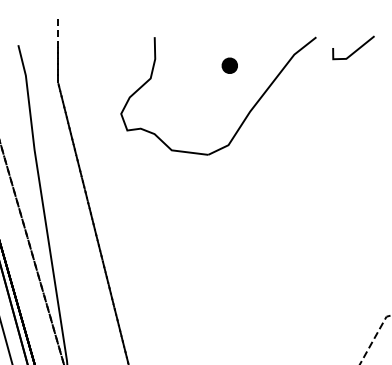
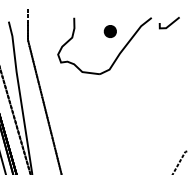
part: (228, 65) -> (109, 31), size x1.67

